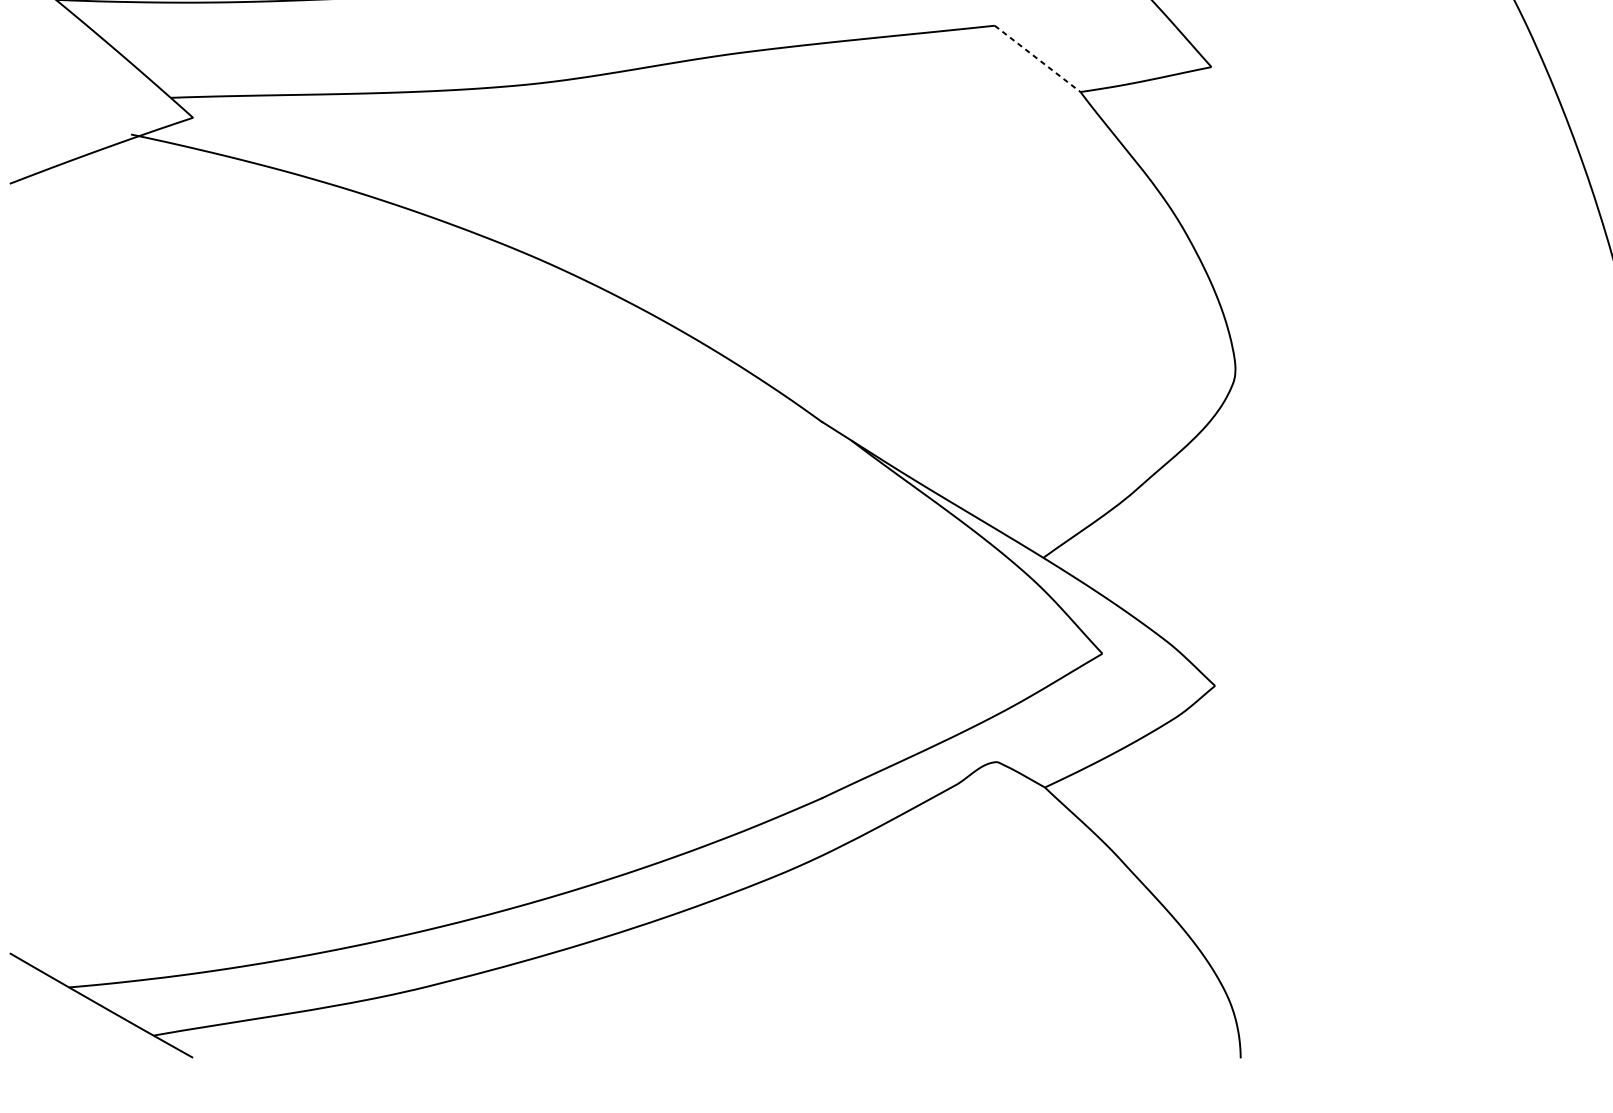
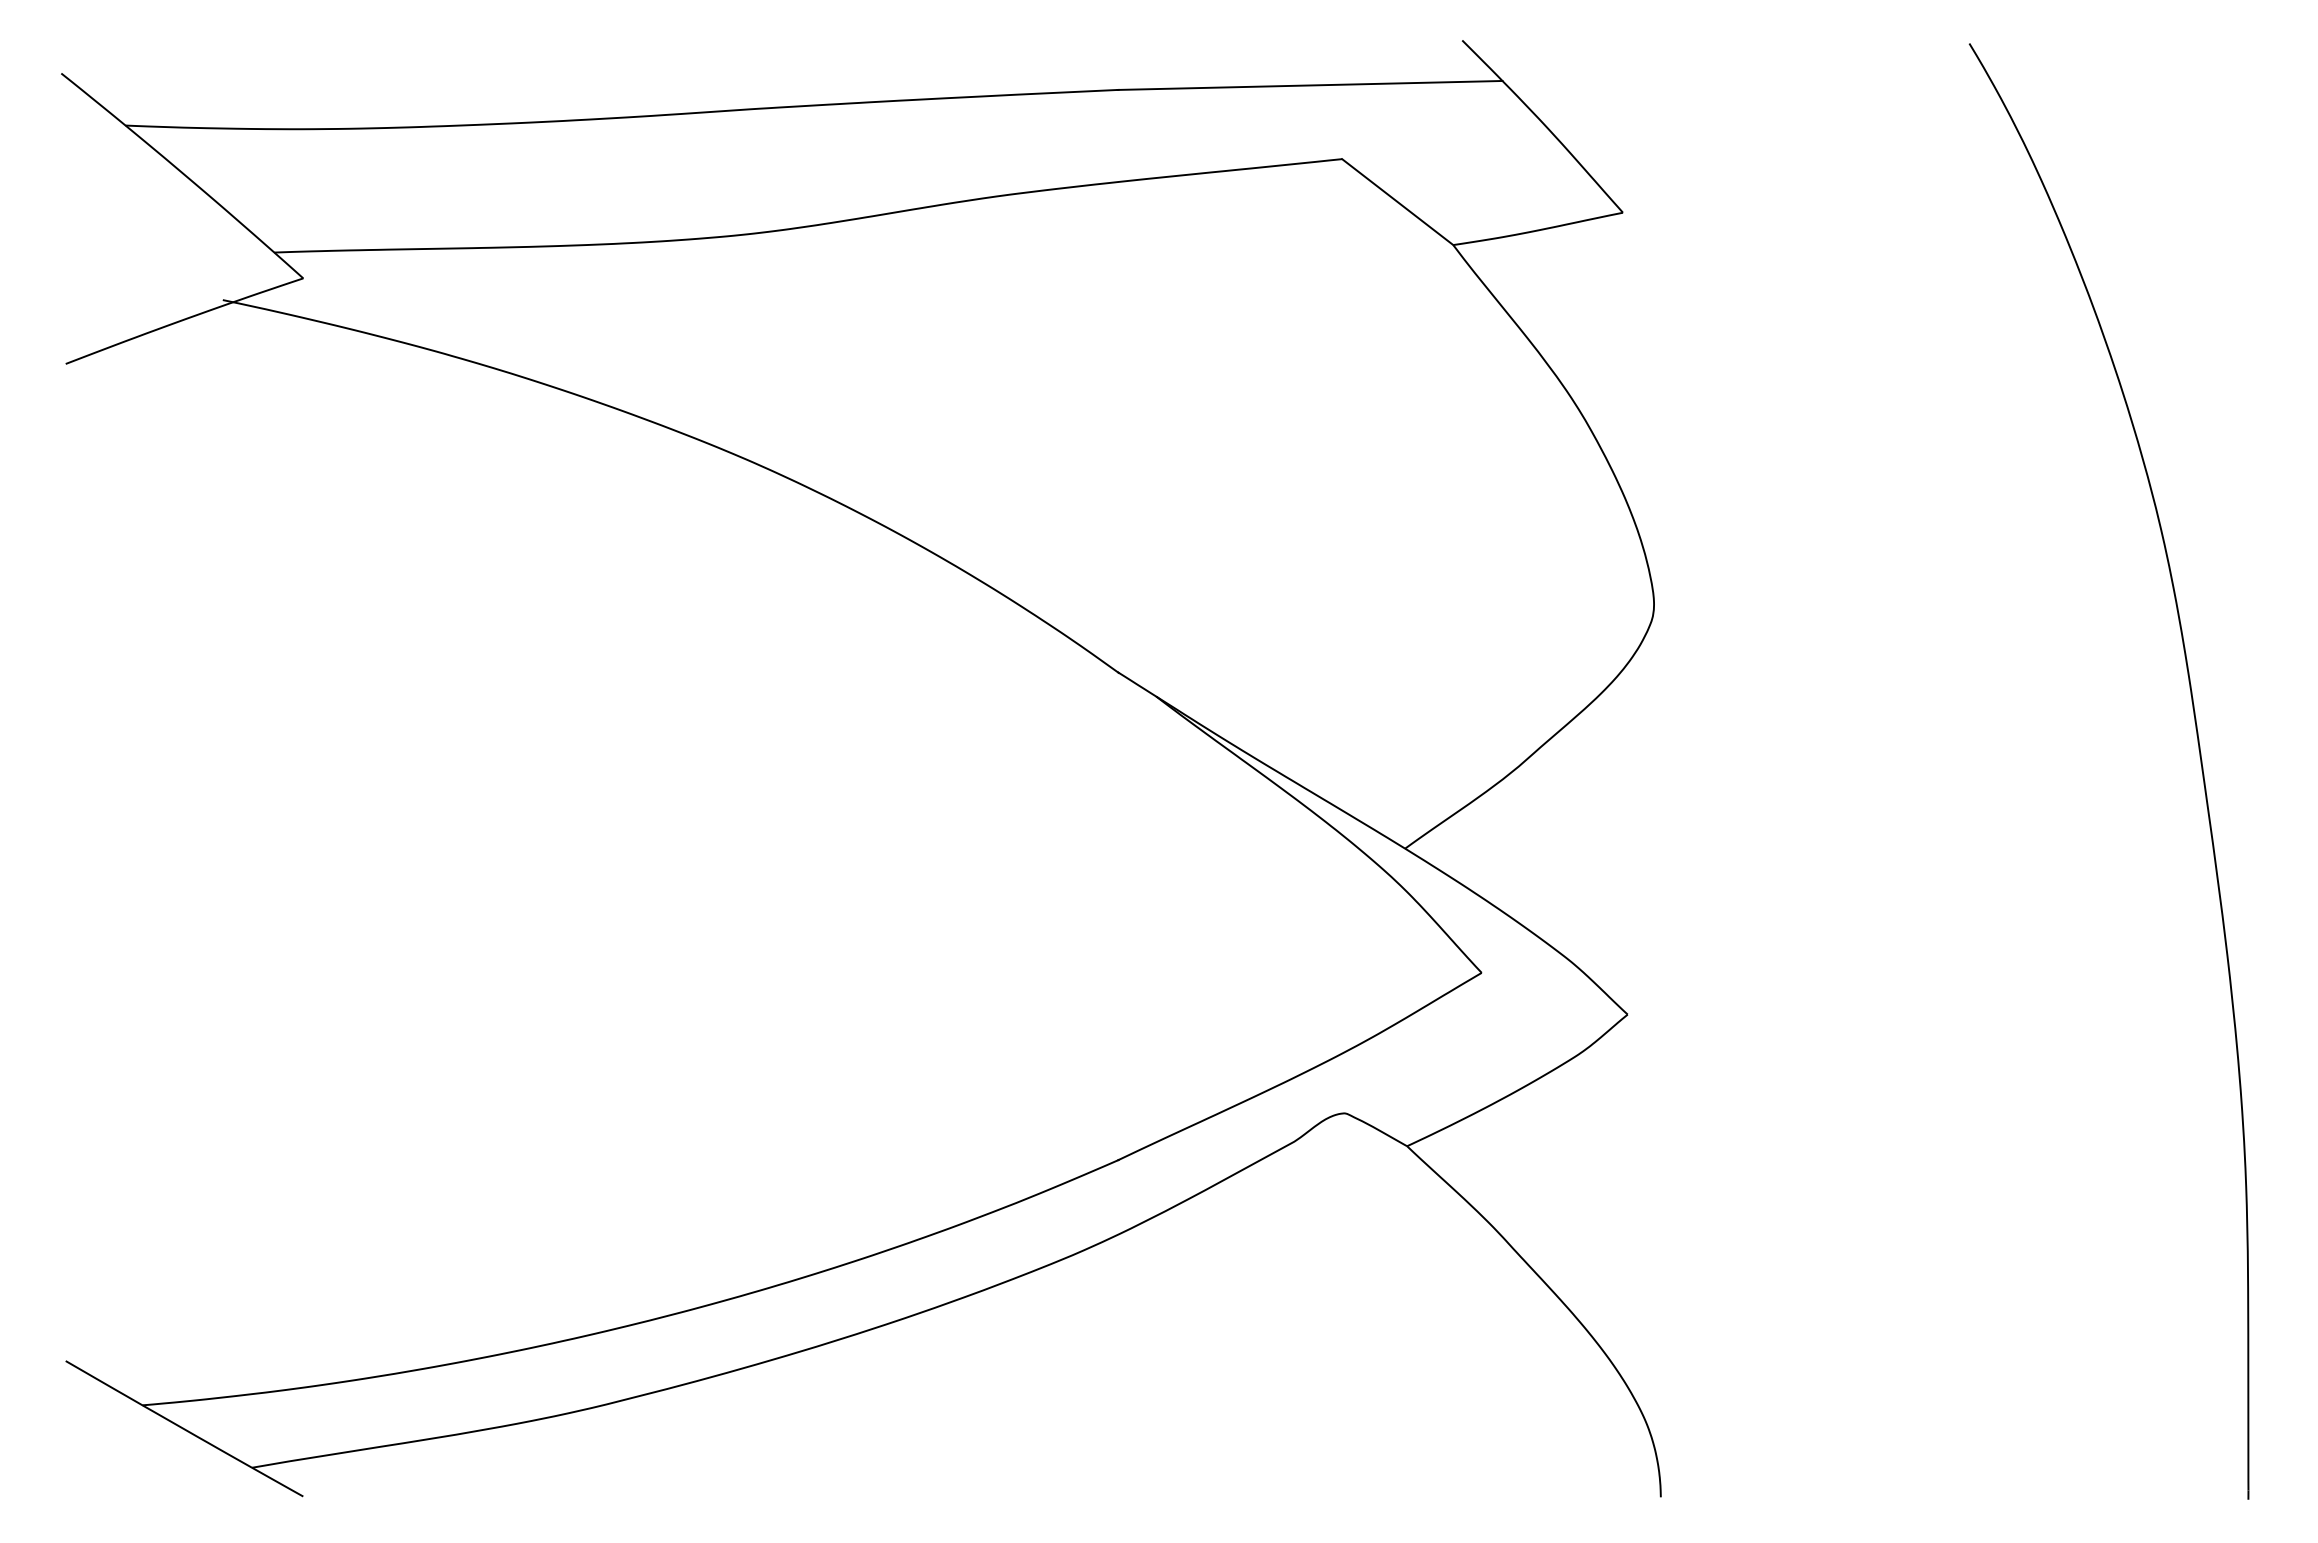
line: (1038, 59) -> (1398, 202), dashed -> solid

